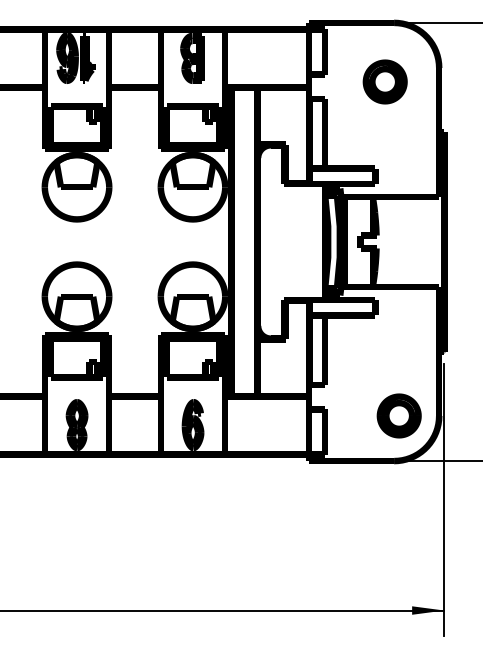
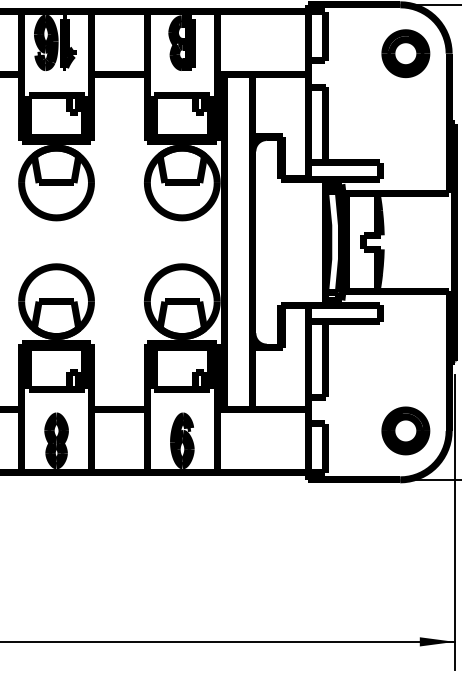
part: (384, 81) -> (405, 53), moved

